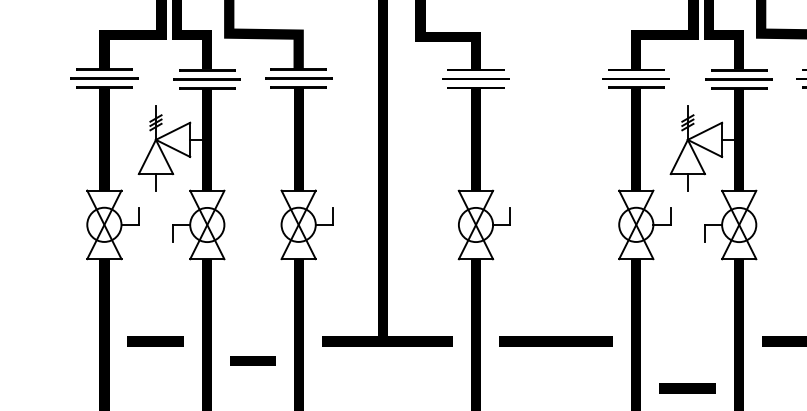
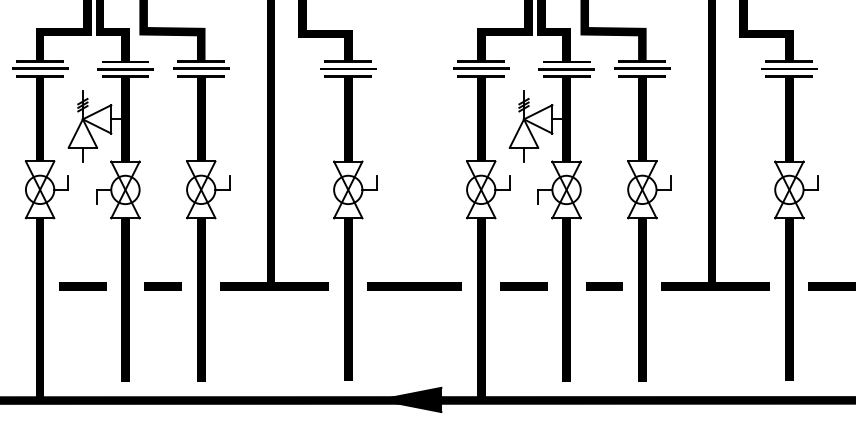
line: (251, 360) -> (162, 286), moved
line: (687, 388) -> (523, 286), moved

